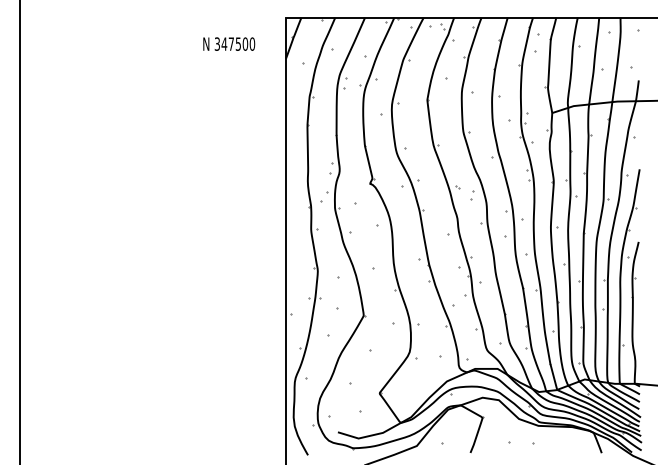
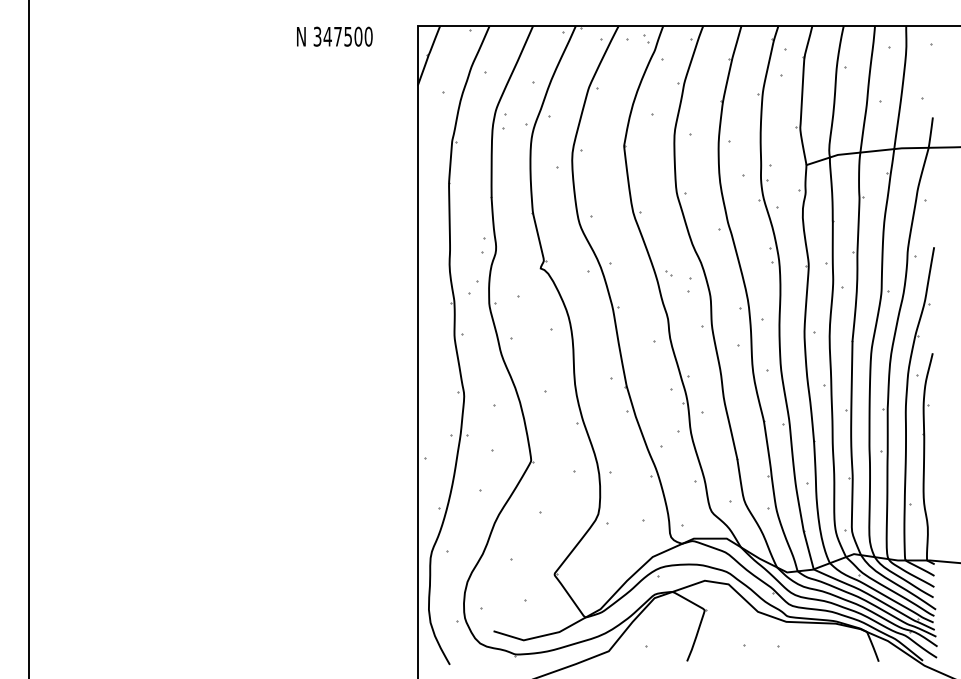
text: (229, 43) -> (335, 35), moved

